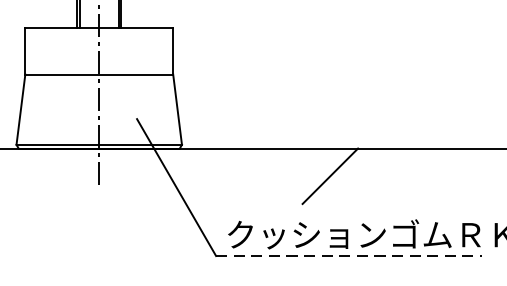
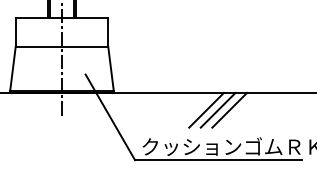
line: (347, 174) -> (217, 109), added
line: (366, 174) -> (229, 109), added
line: (349, 256) -> (218, 160), dashed -> solid

